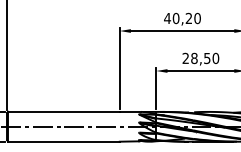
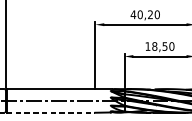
text: (185, 57) -> (147, 45), 28,50 -> 18,50
line: (64, 141) -> (51, 112), solid -> dashed

